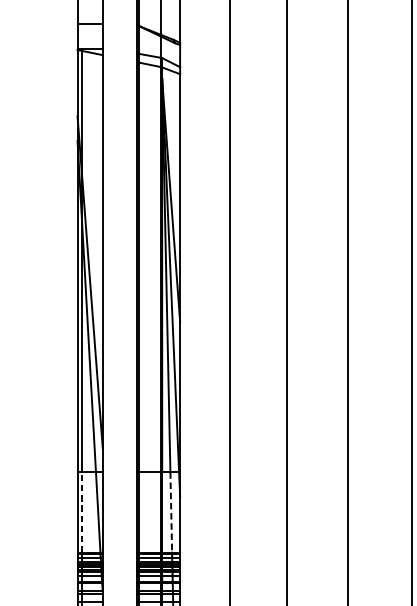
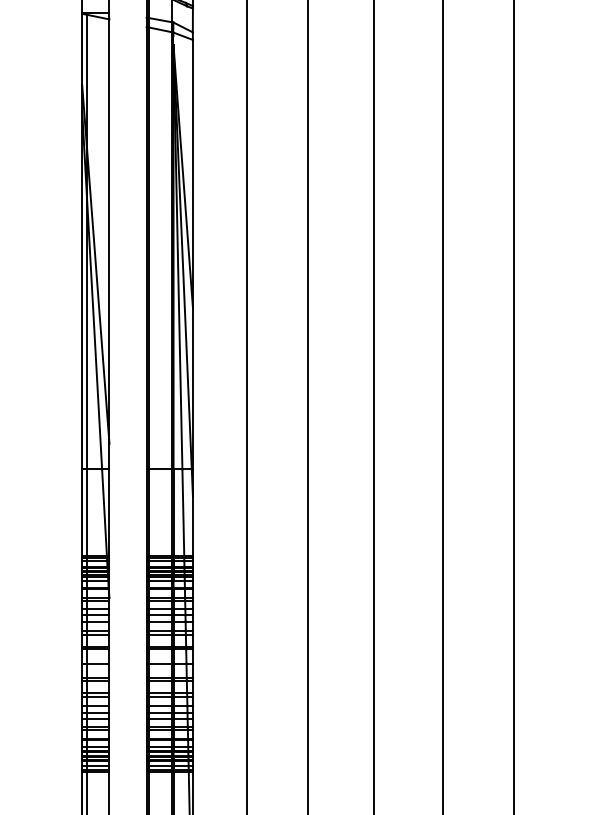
line: (82, 512) -> (87, 512), dashed -> solid
line: (171, 513) -> (183, 513), dashed -> solid

